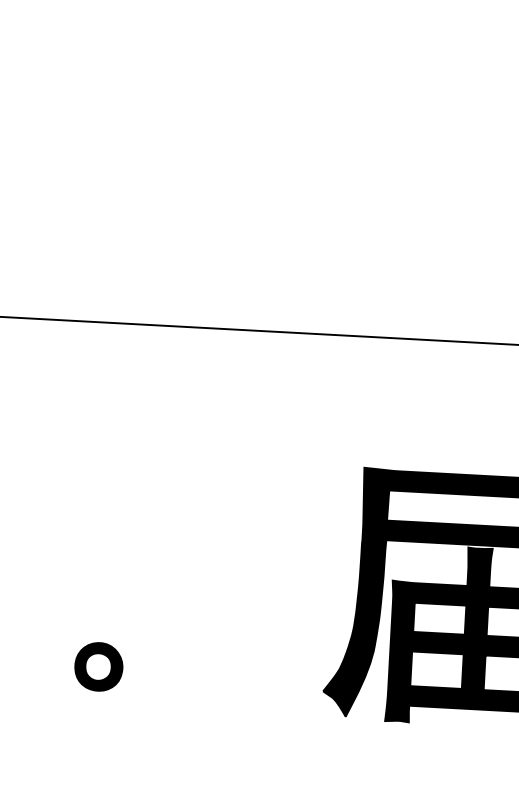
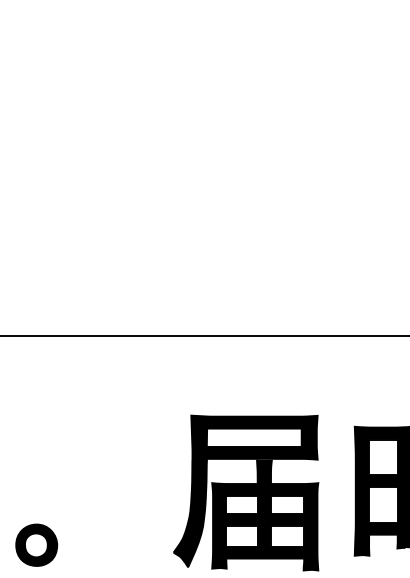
part: (98, 665) -> (36, 544), size x1.43

